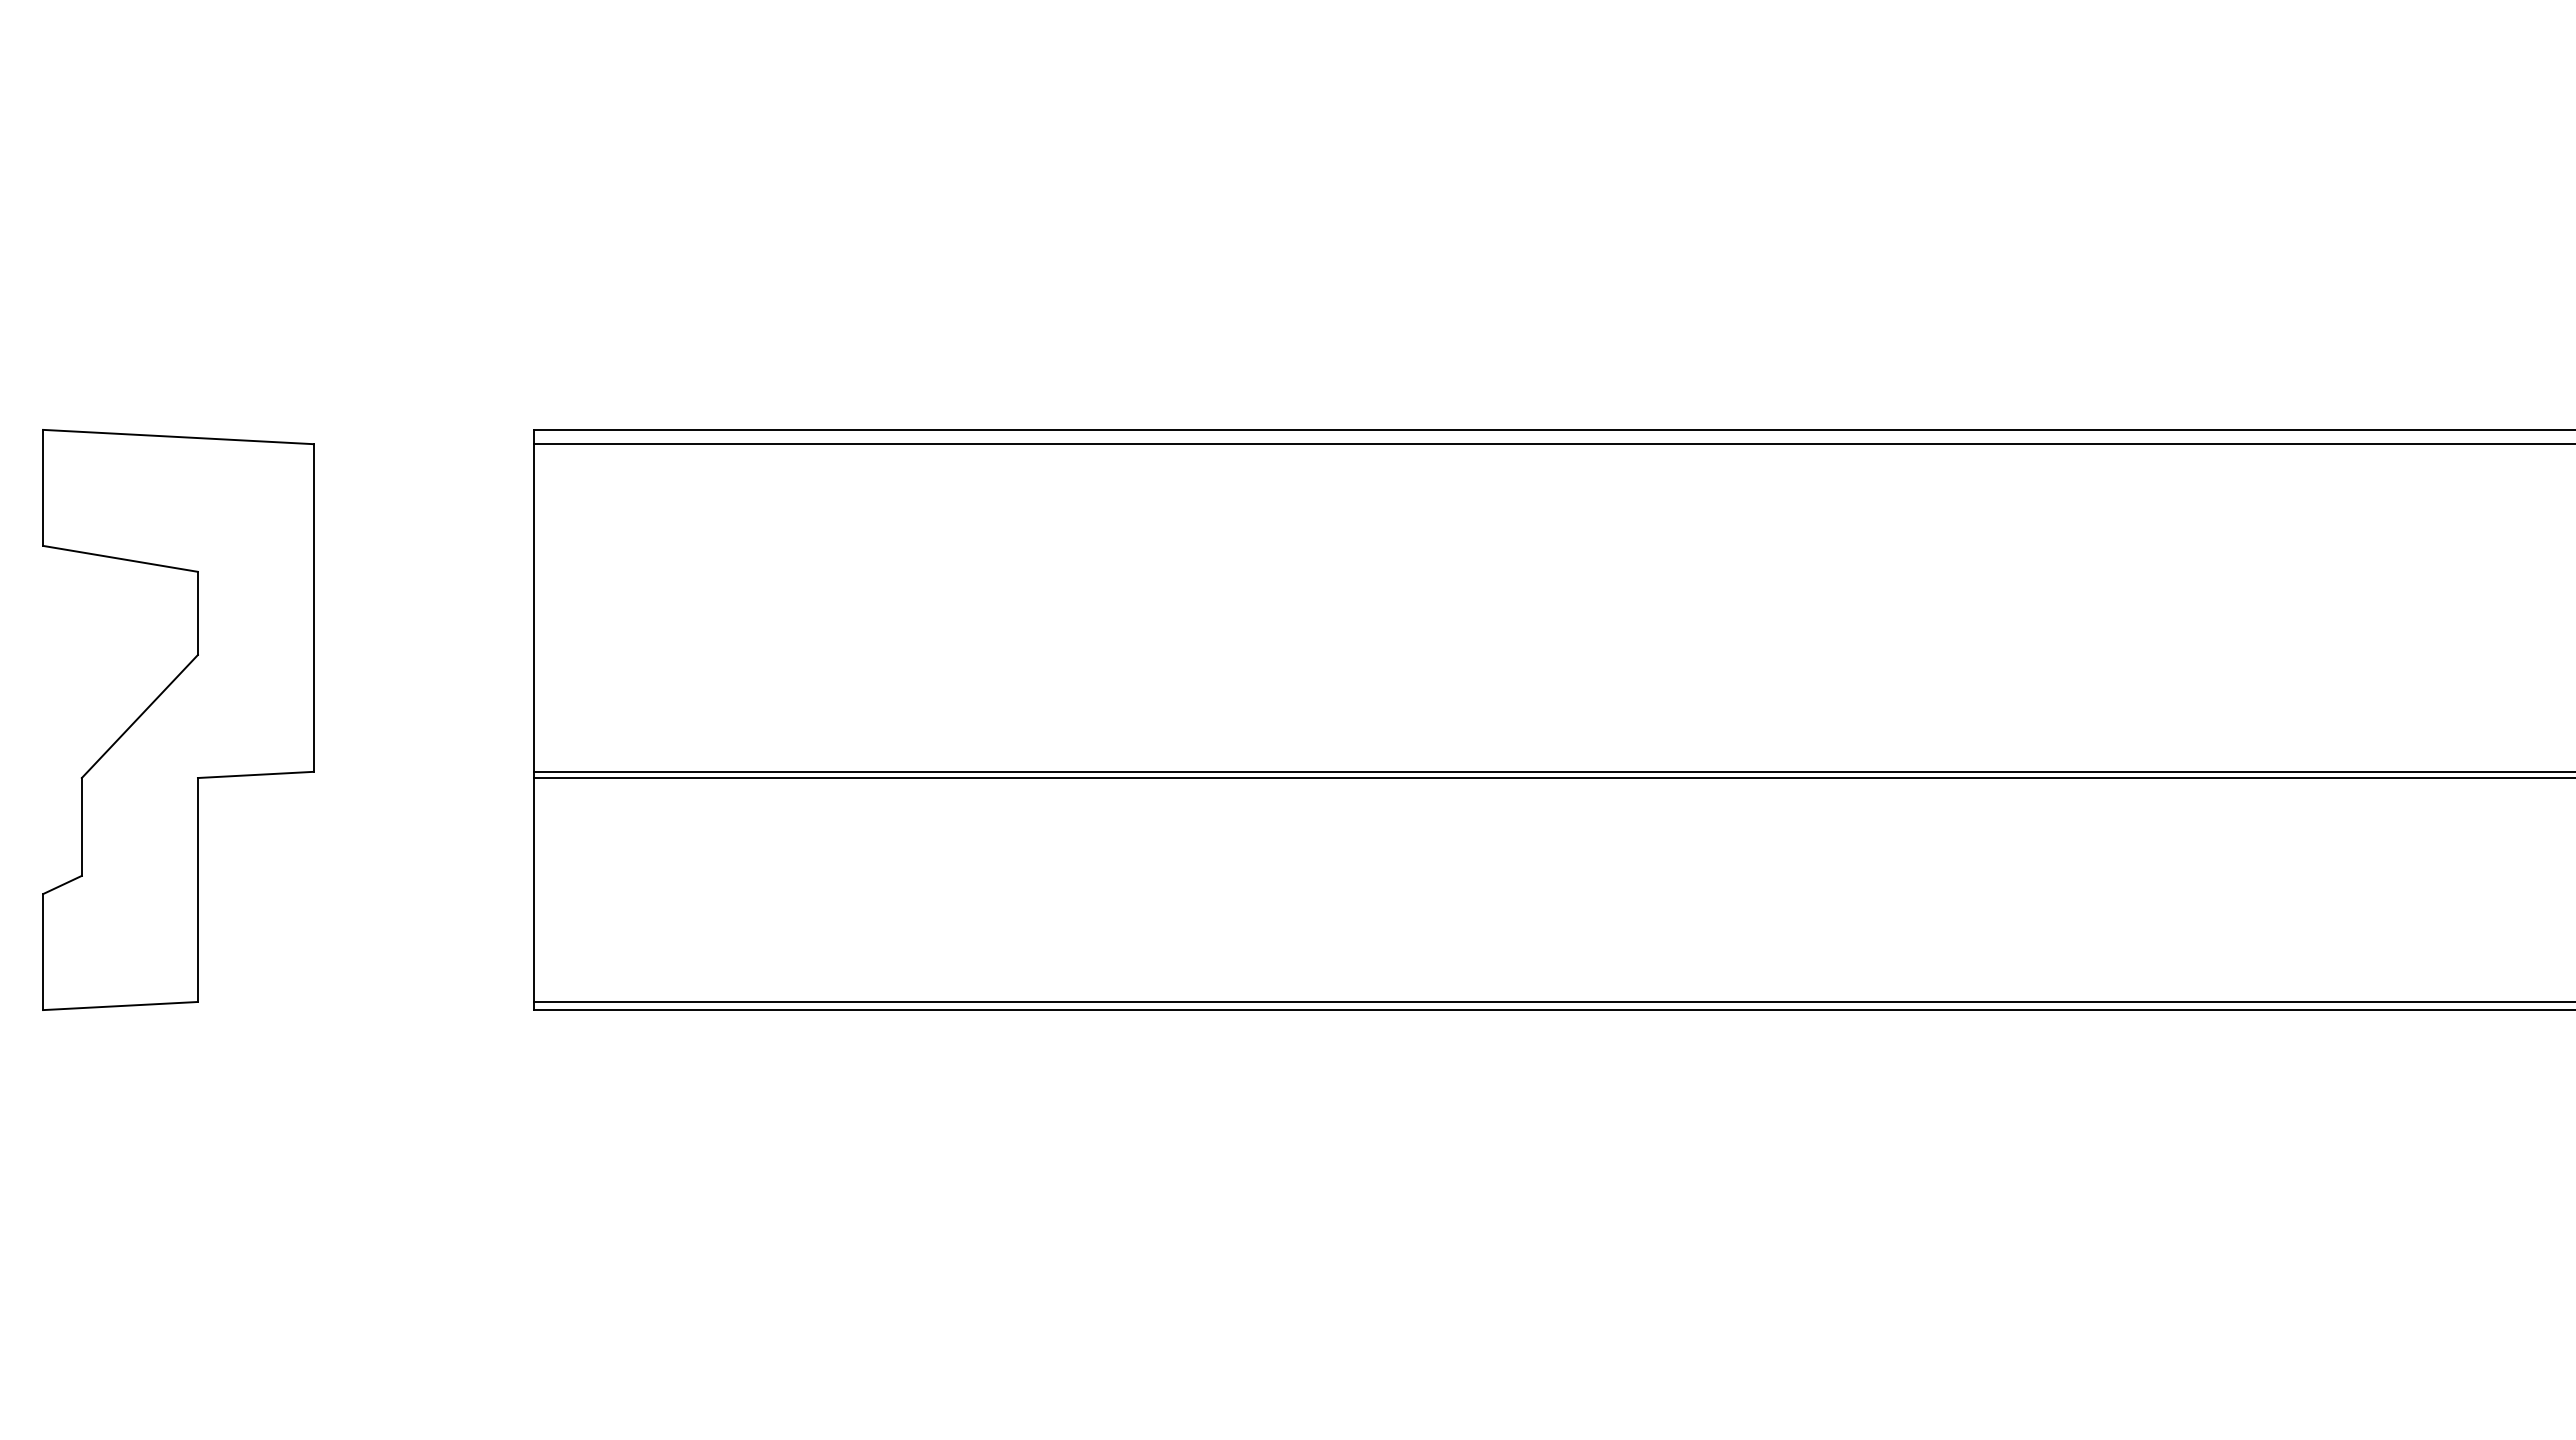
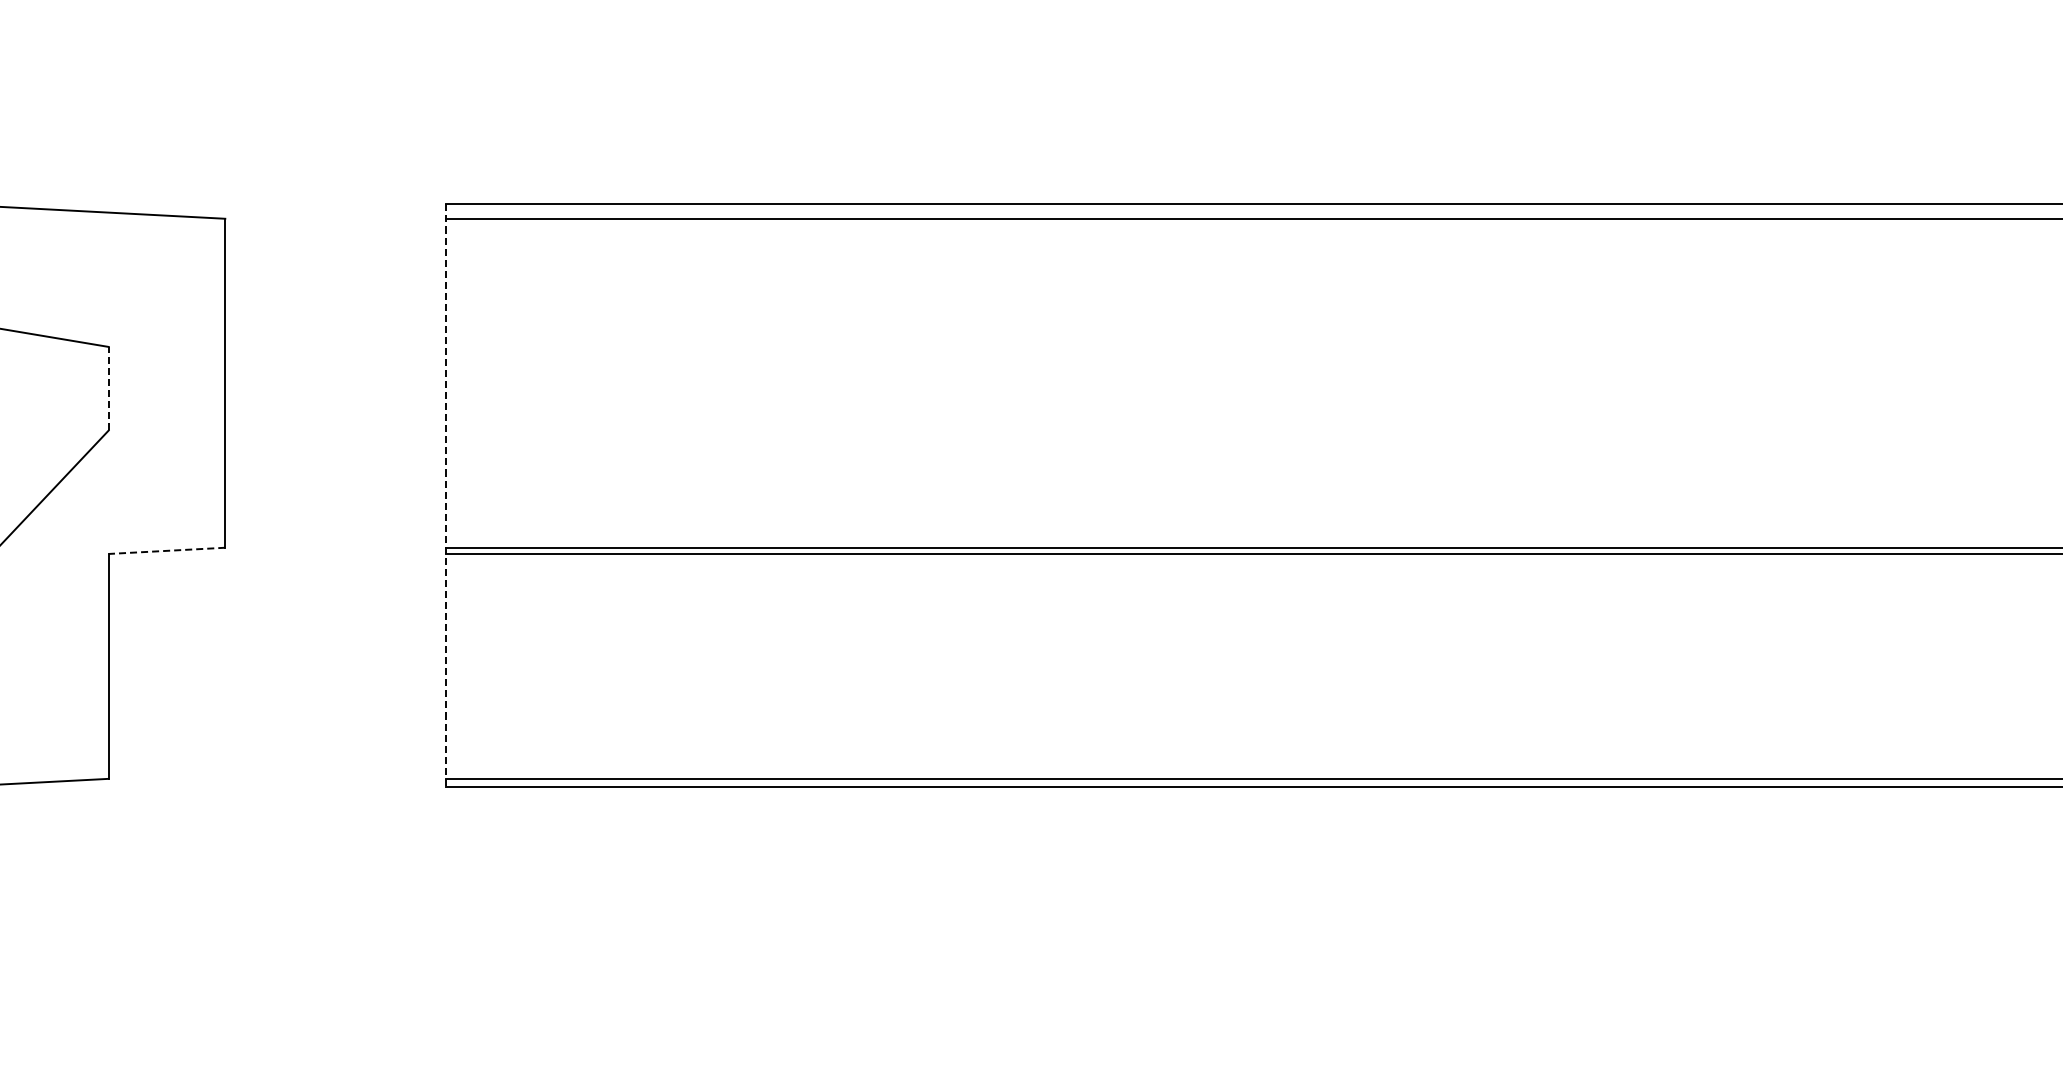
line: (197, 613) -> (108, 388), solid -> dashed
line: (533, 720) -> (445, 496), solid -> dashed
line: (255, 774) -> (166, 550), solid -> dashed

